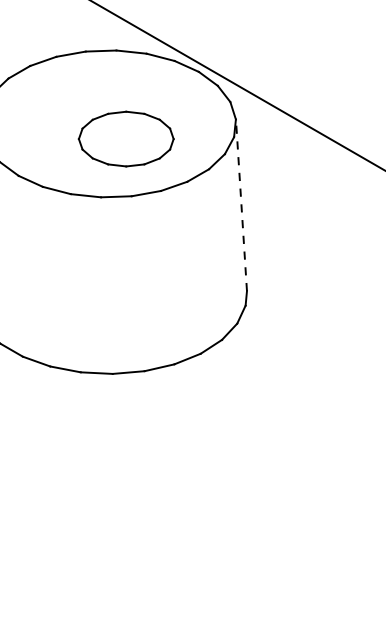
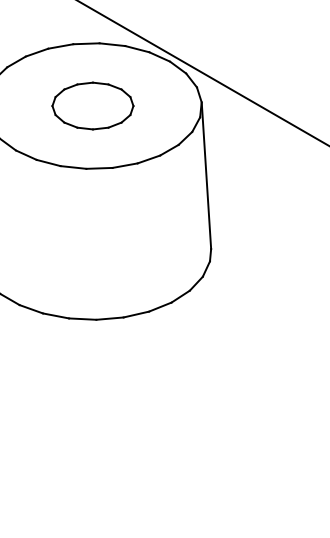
part: (125, 138) -> (92, 105), moved
line: (241, 206) -> (206, 176), dashed -> solid

